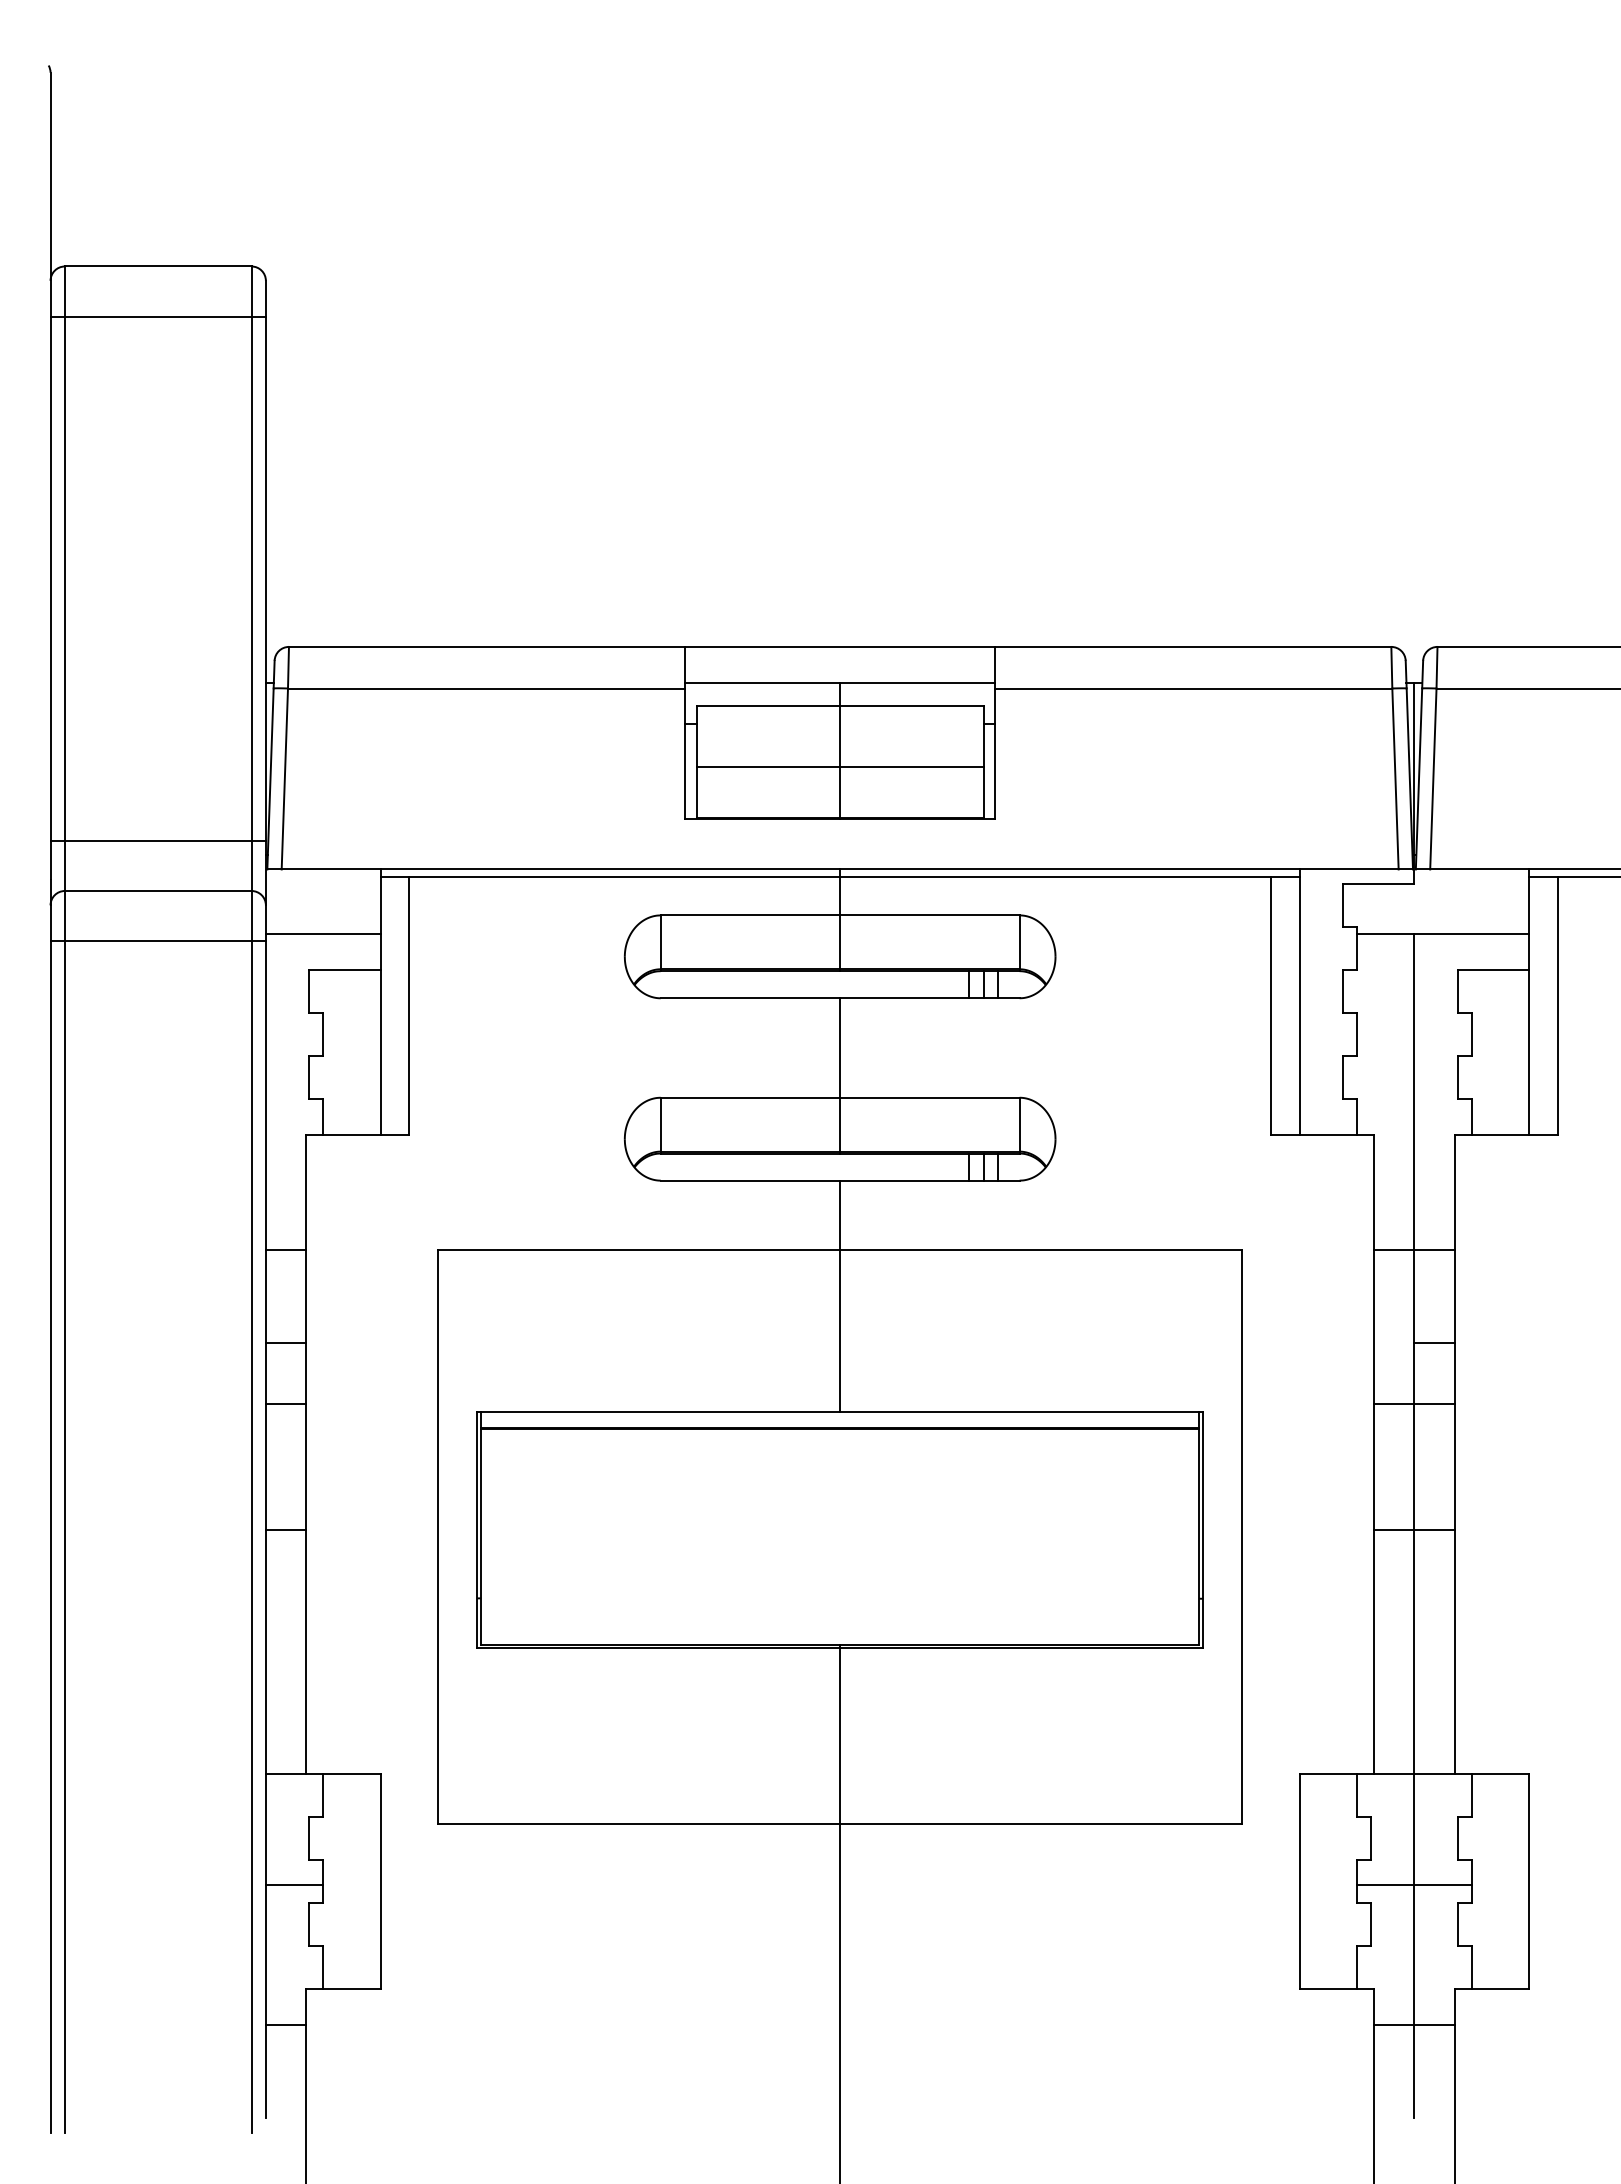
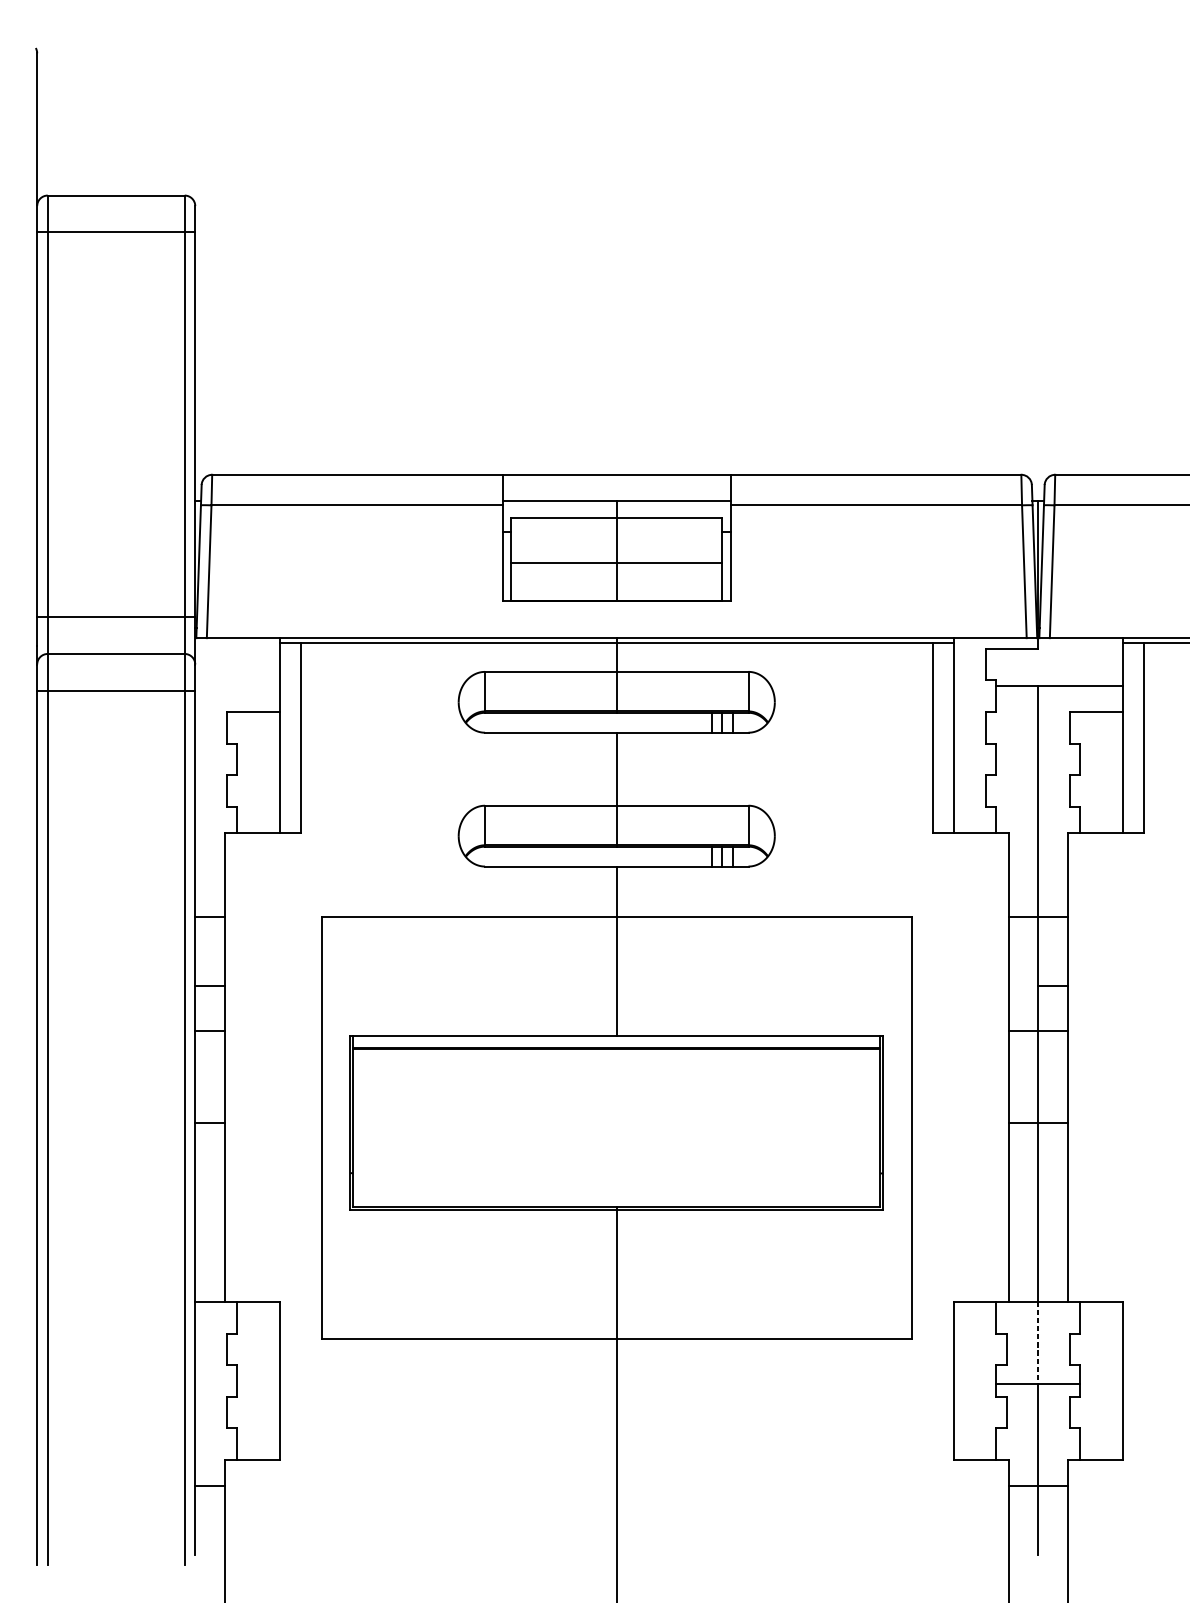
line: (322, 934) -> (236, 685), removed
line: (1414, 1829) -> (1038, 1342), solid -> dashed
line: (294, 1885) -> (216, 1383), removed

